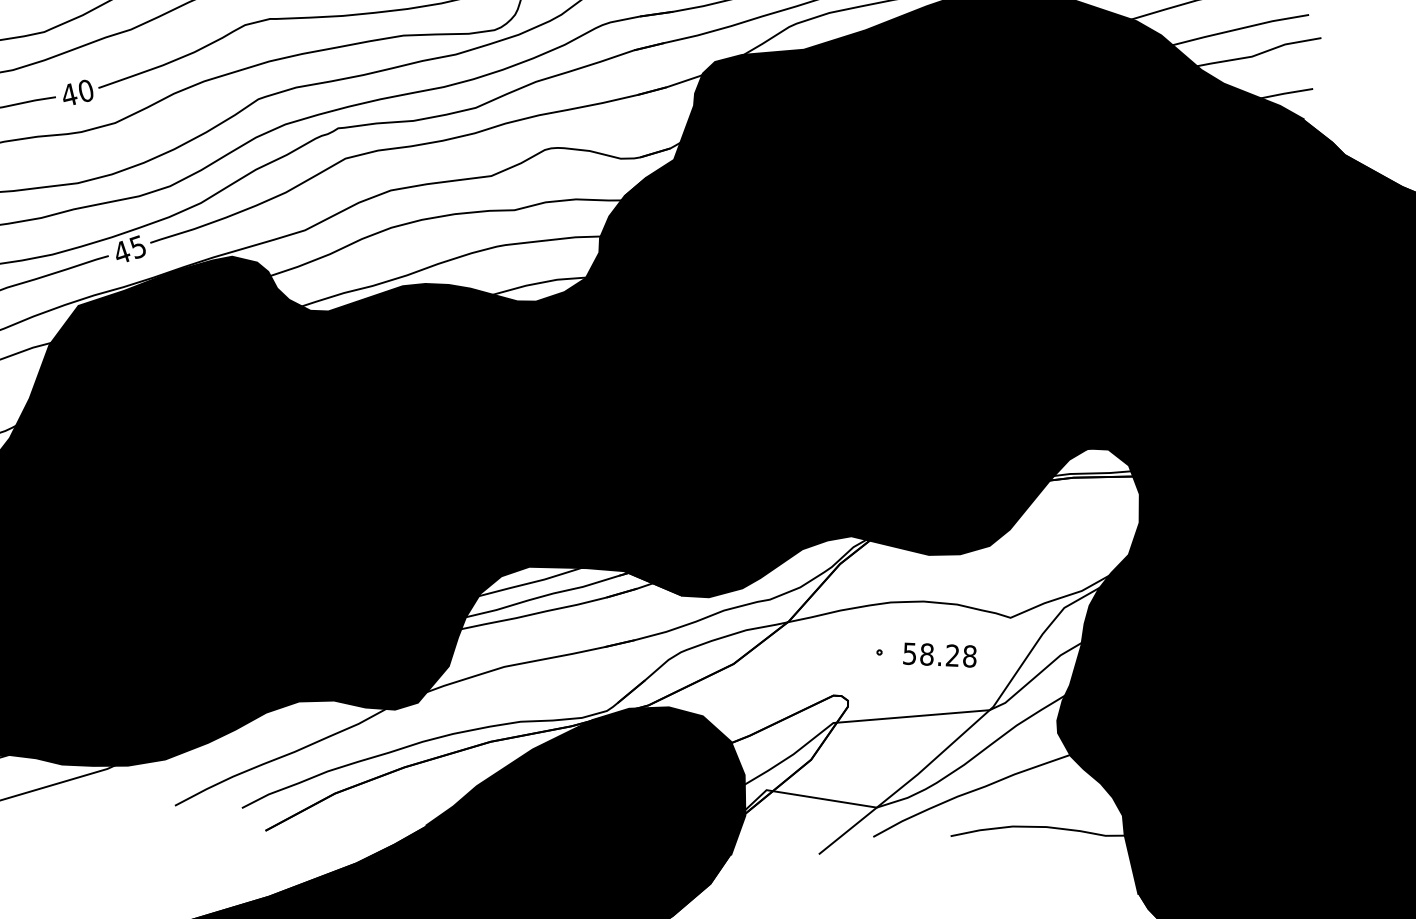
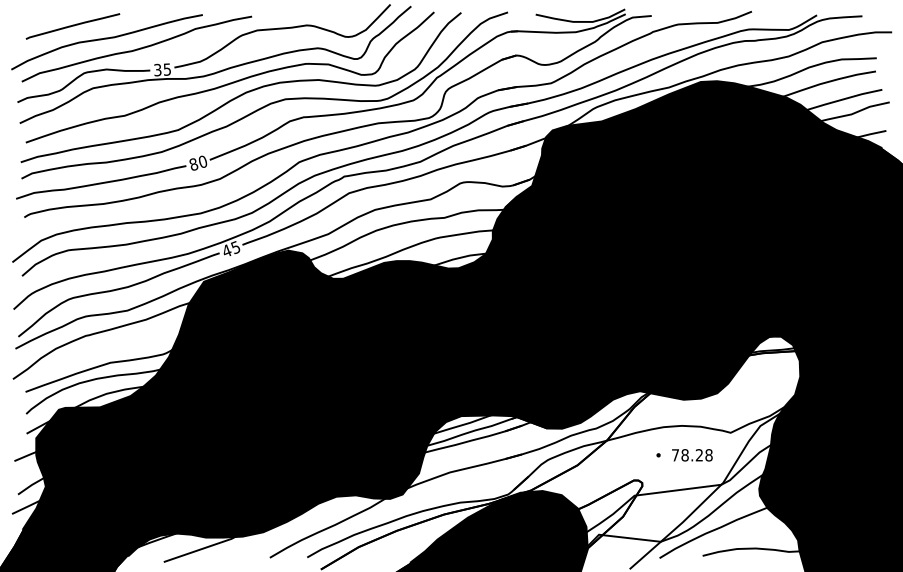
text: (68, 94) -> (193, 164), 40 -> 80
text: (909, 654) -> (675, 455), 58.28 -> 78.28

